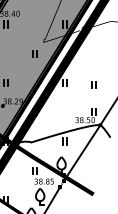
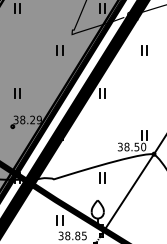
part: (93, 84) -> (144, 50), moved

